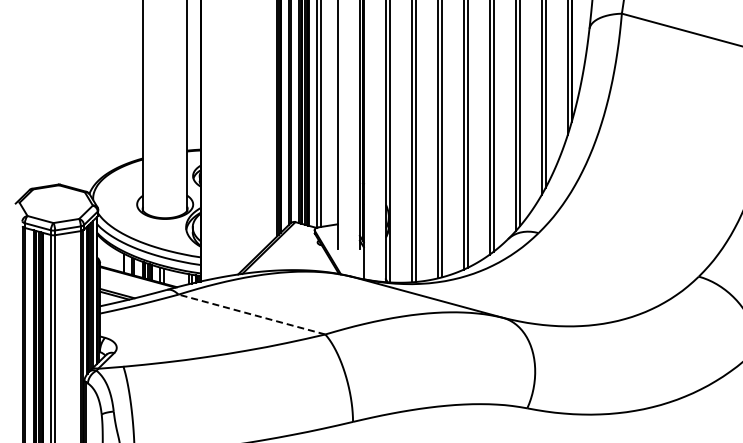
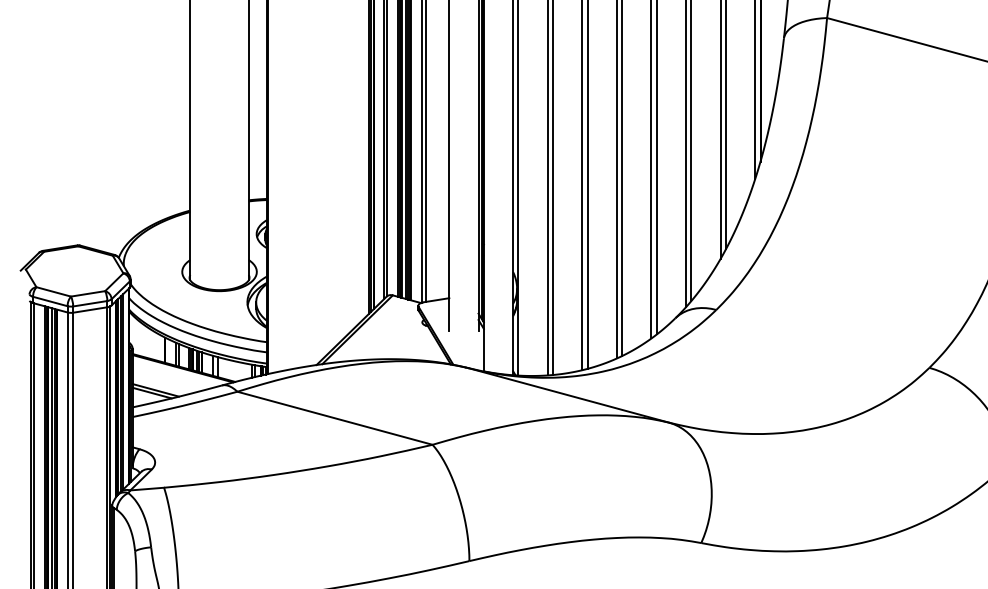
line: (251, 314) -> (334, 418), dashed -> solid

